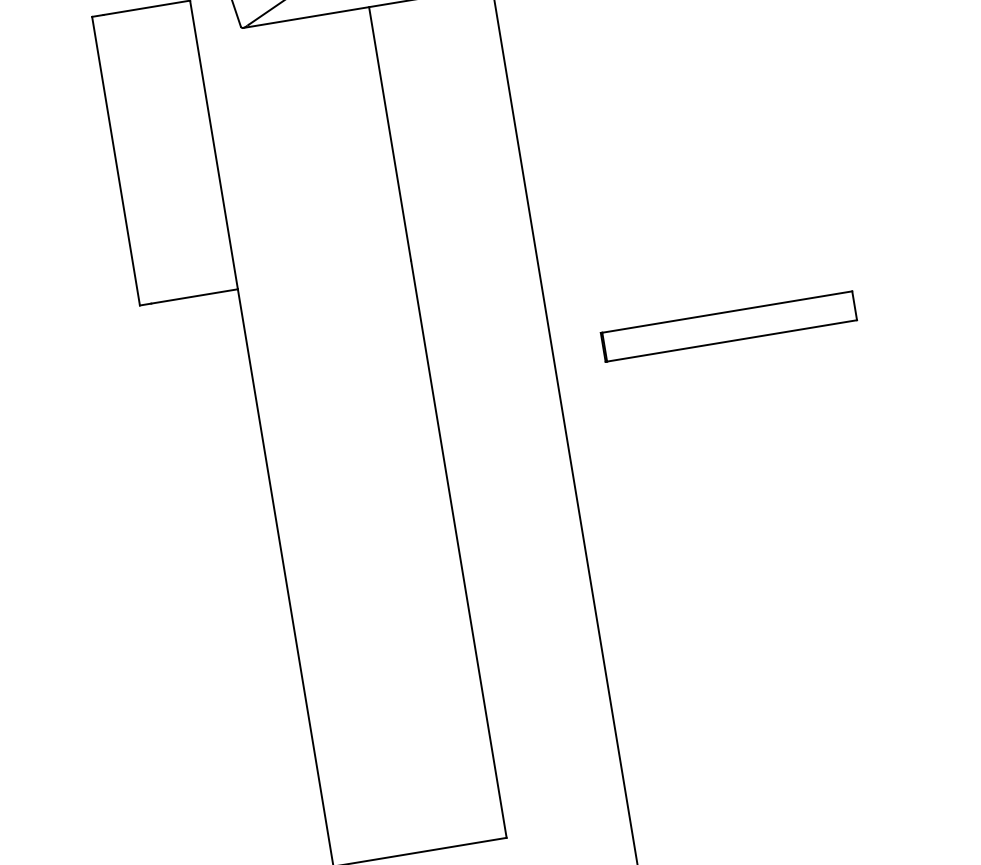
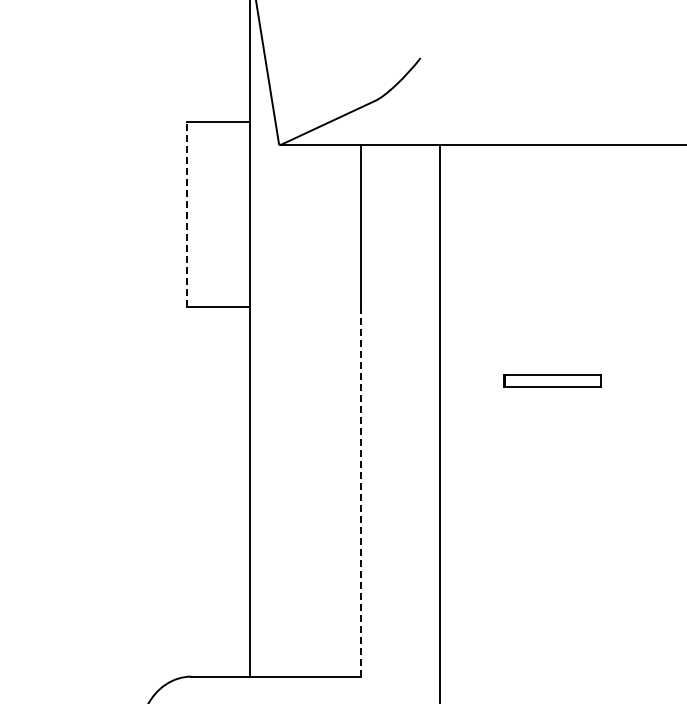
line: (116, 160) -> (187, 214), solid -> dashed
part: (729, 325) -> (552, 380), size x0.6
line: (458, 548) -> (360, 491), solid -> dashed

